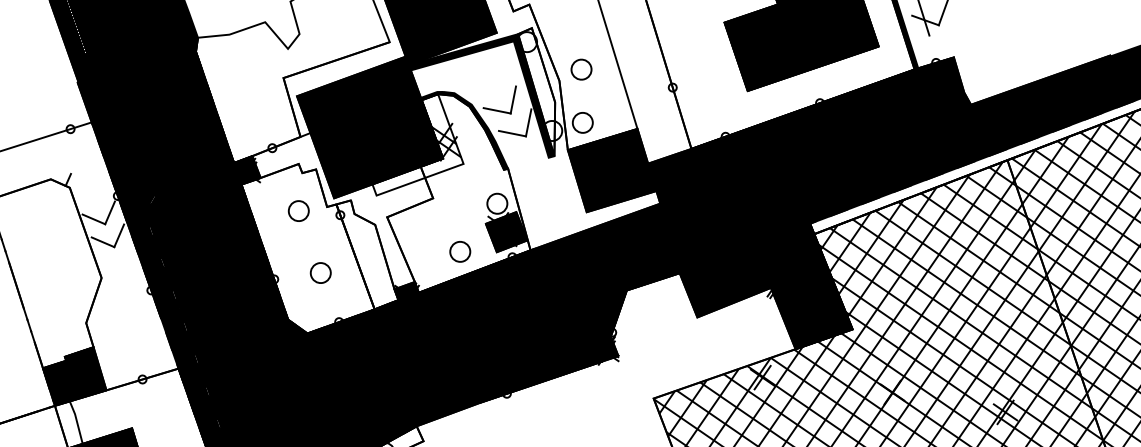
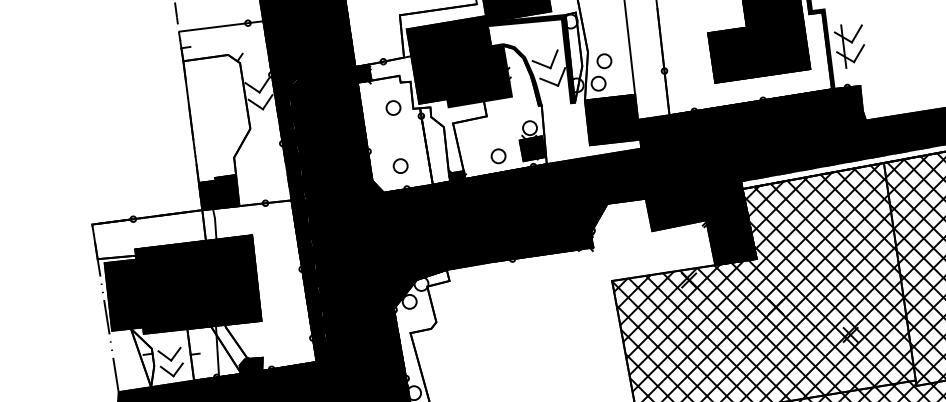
circle: (581, 70) -> (604, 61), moved
fill: (412, 143) -> (479, 76), added
circle: (320, 272) -> (400, 165), moved

